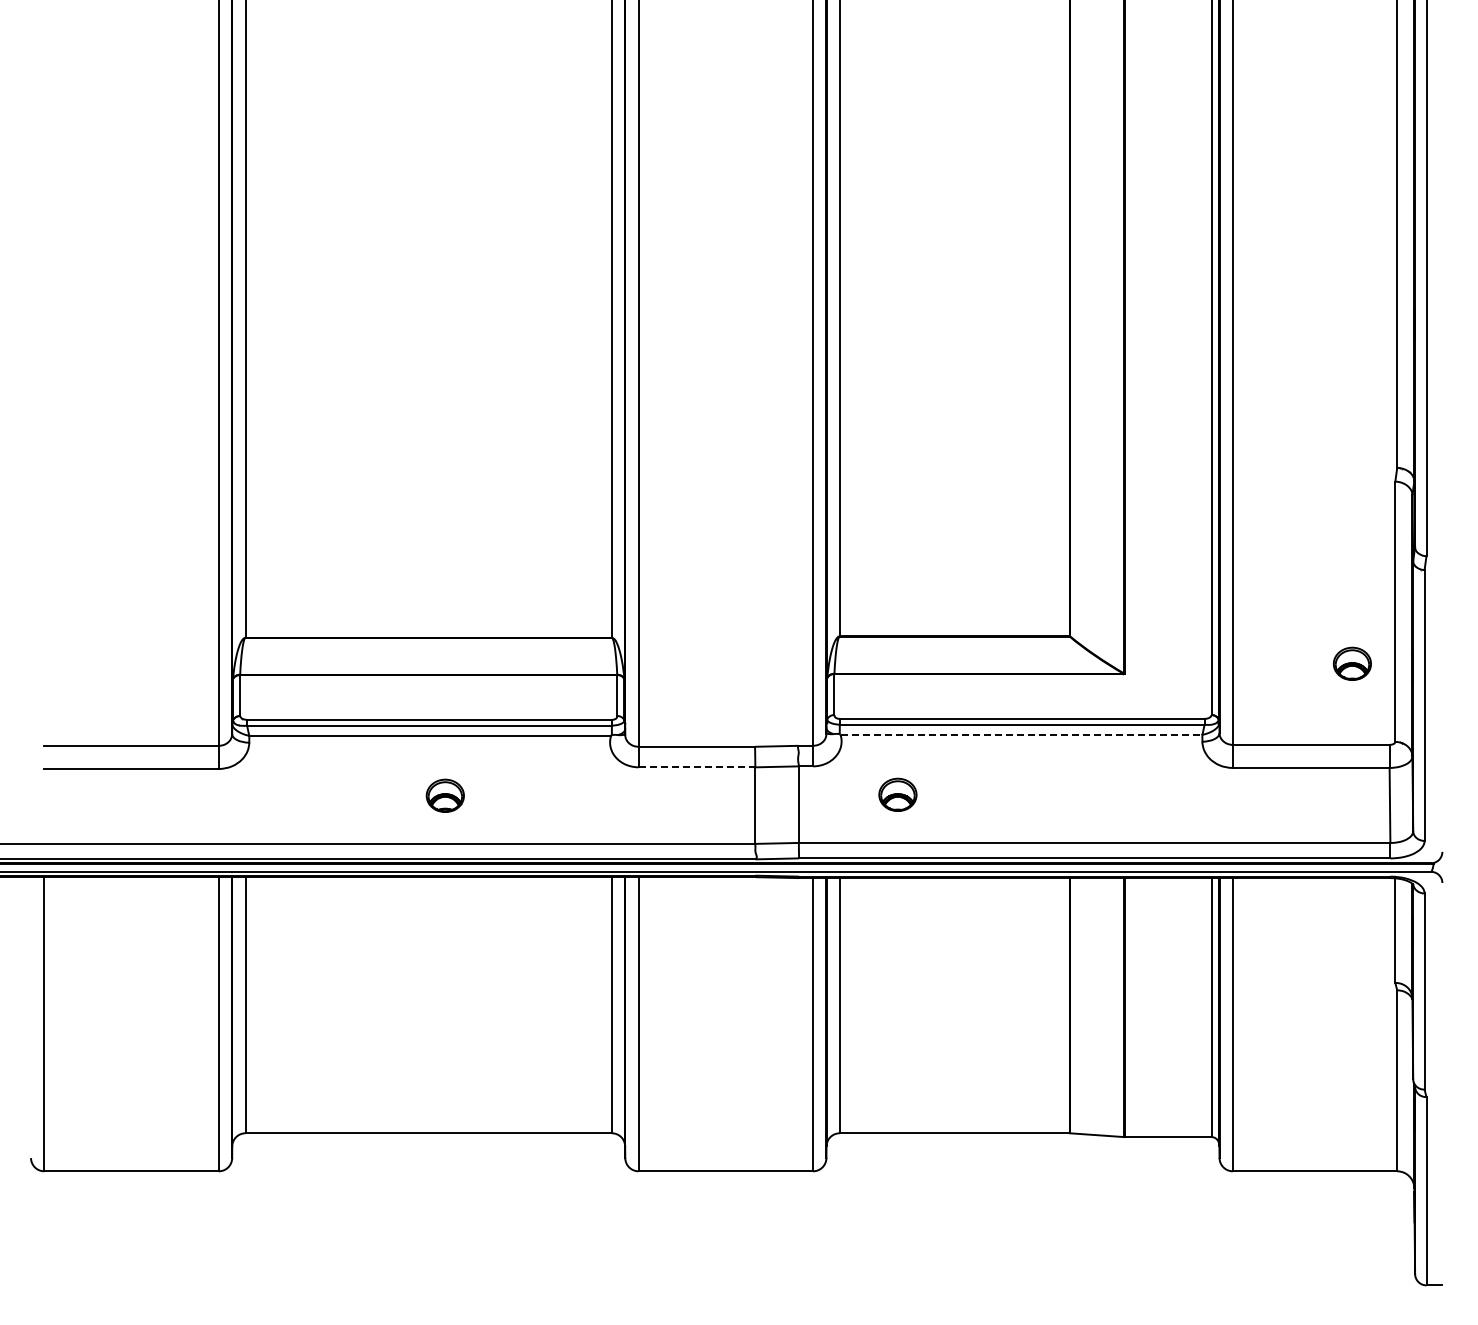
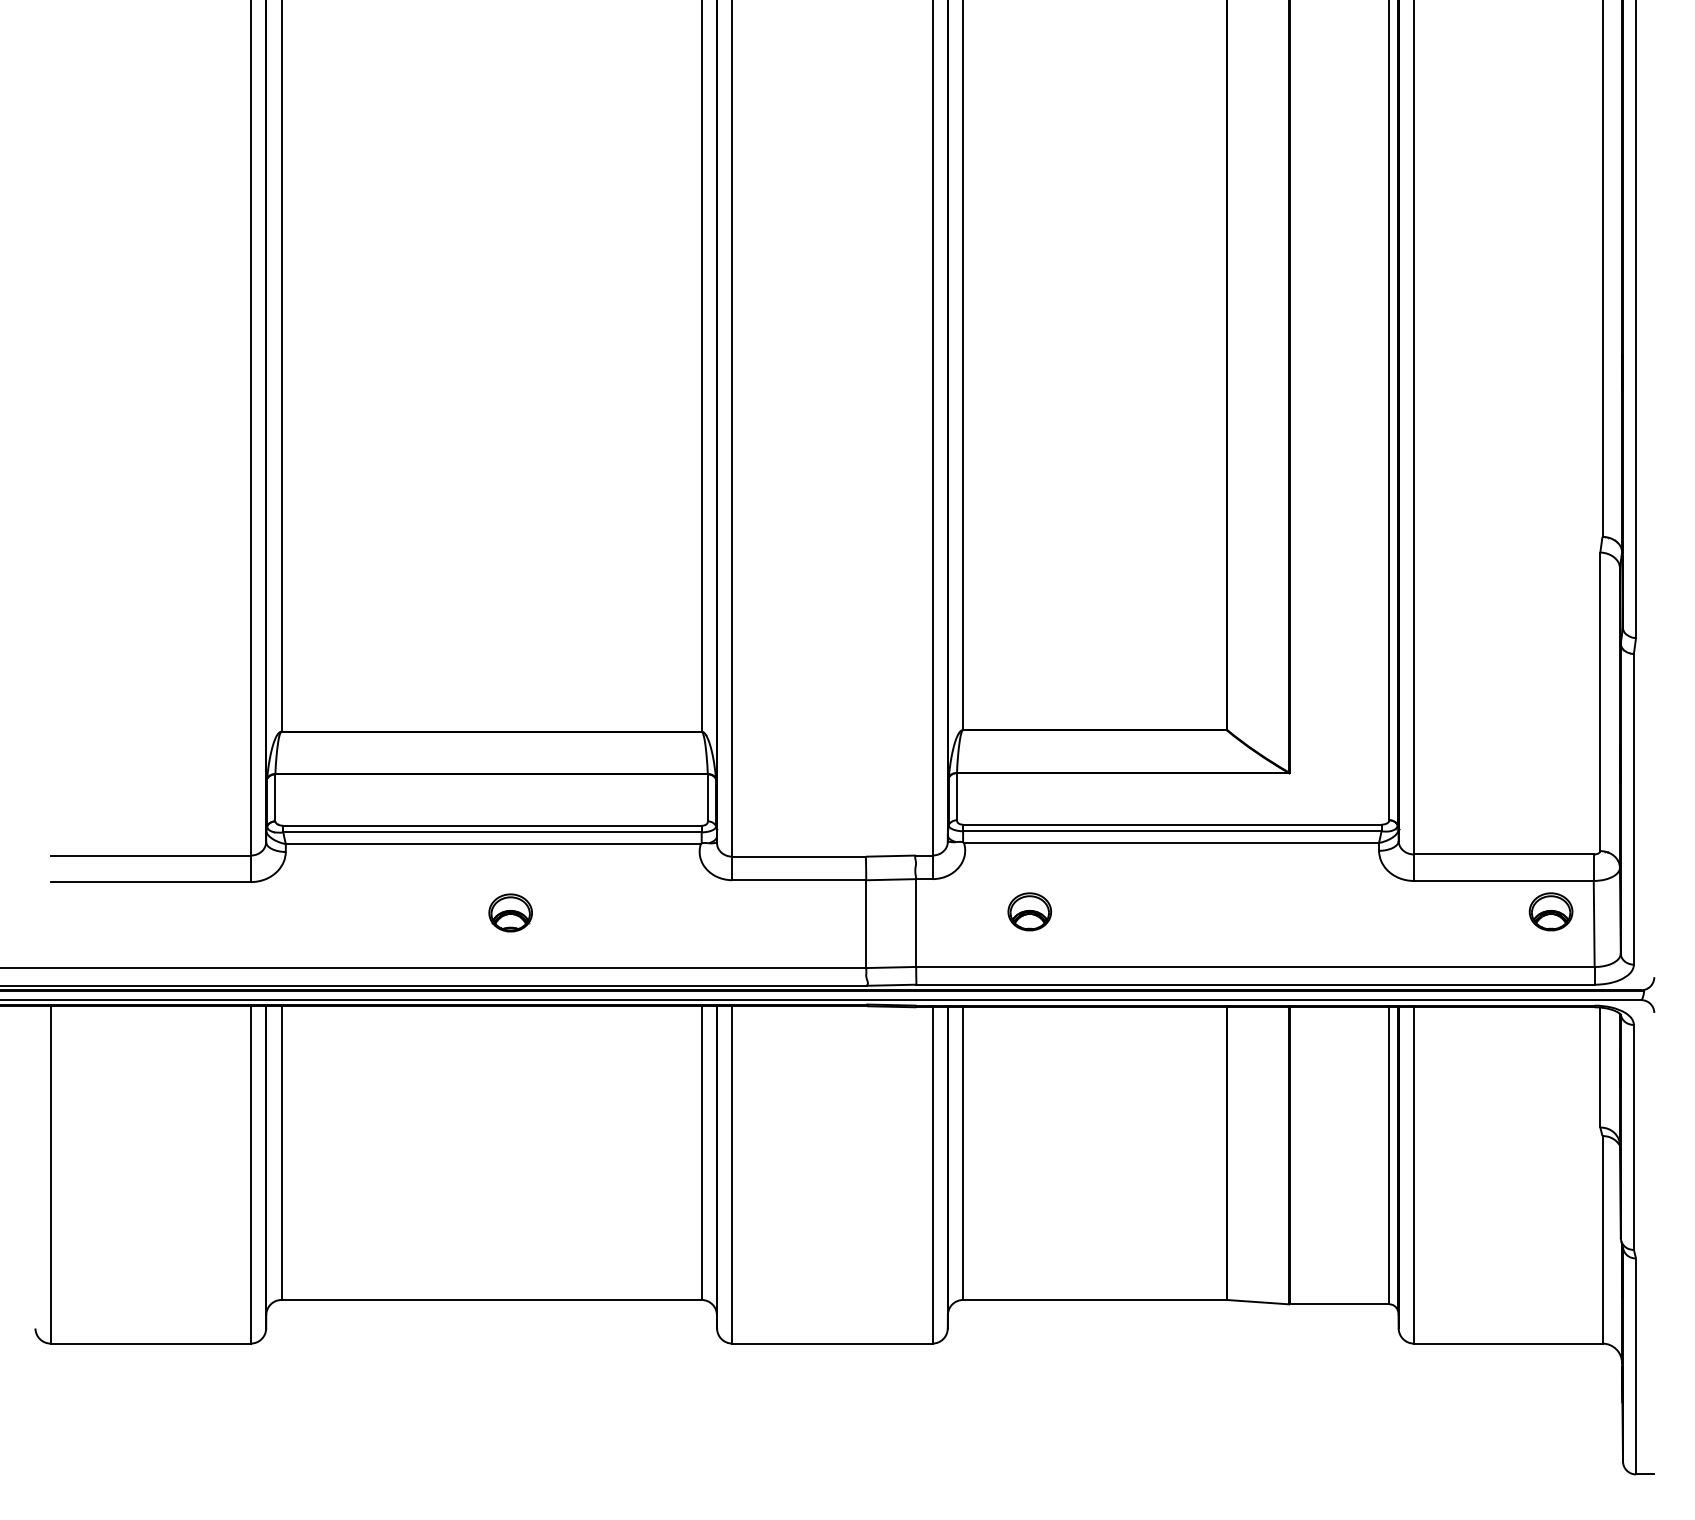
part: (1351, 663) -> (1550, 911), moved
line: (1021, 734) -> (1171, 842), dashed -> solid
line: (697, 767) -> (799, 880), dashed -> solid

